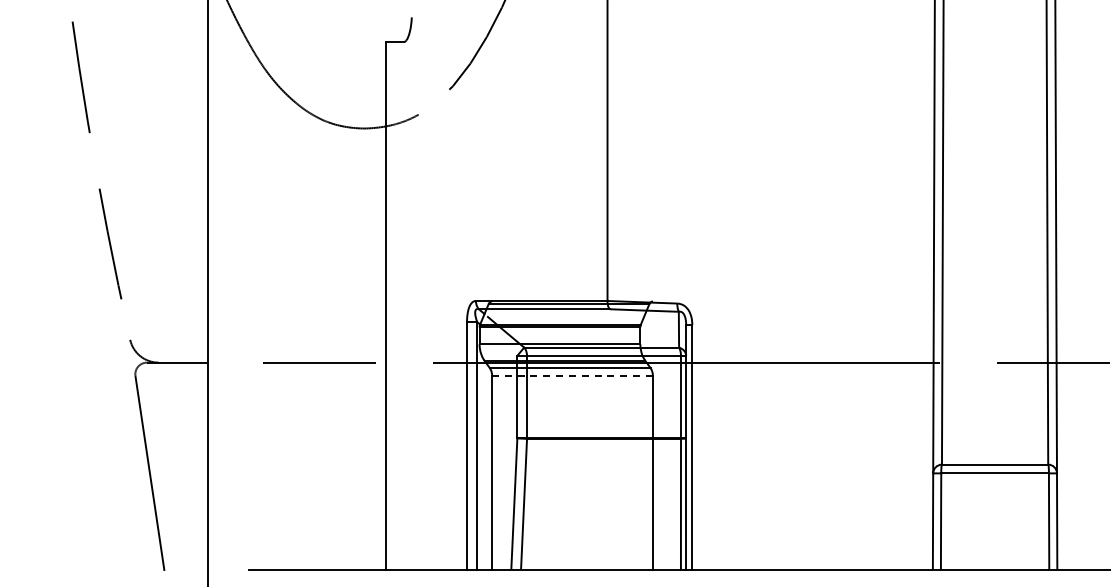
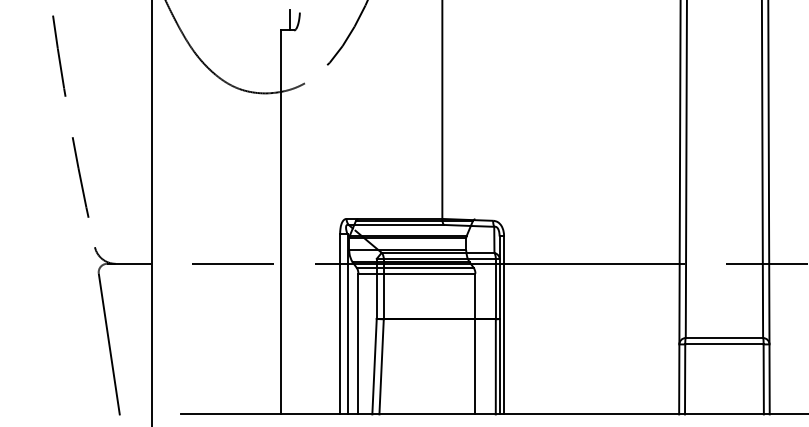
line: (397, 28) -> (289, 20), added
line: (572, 376) -> (416, 273), dashed -> solid

